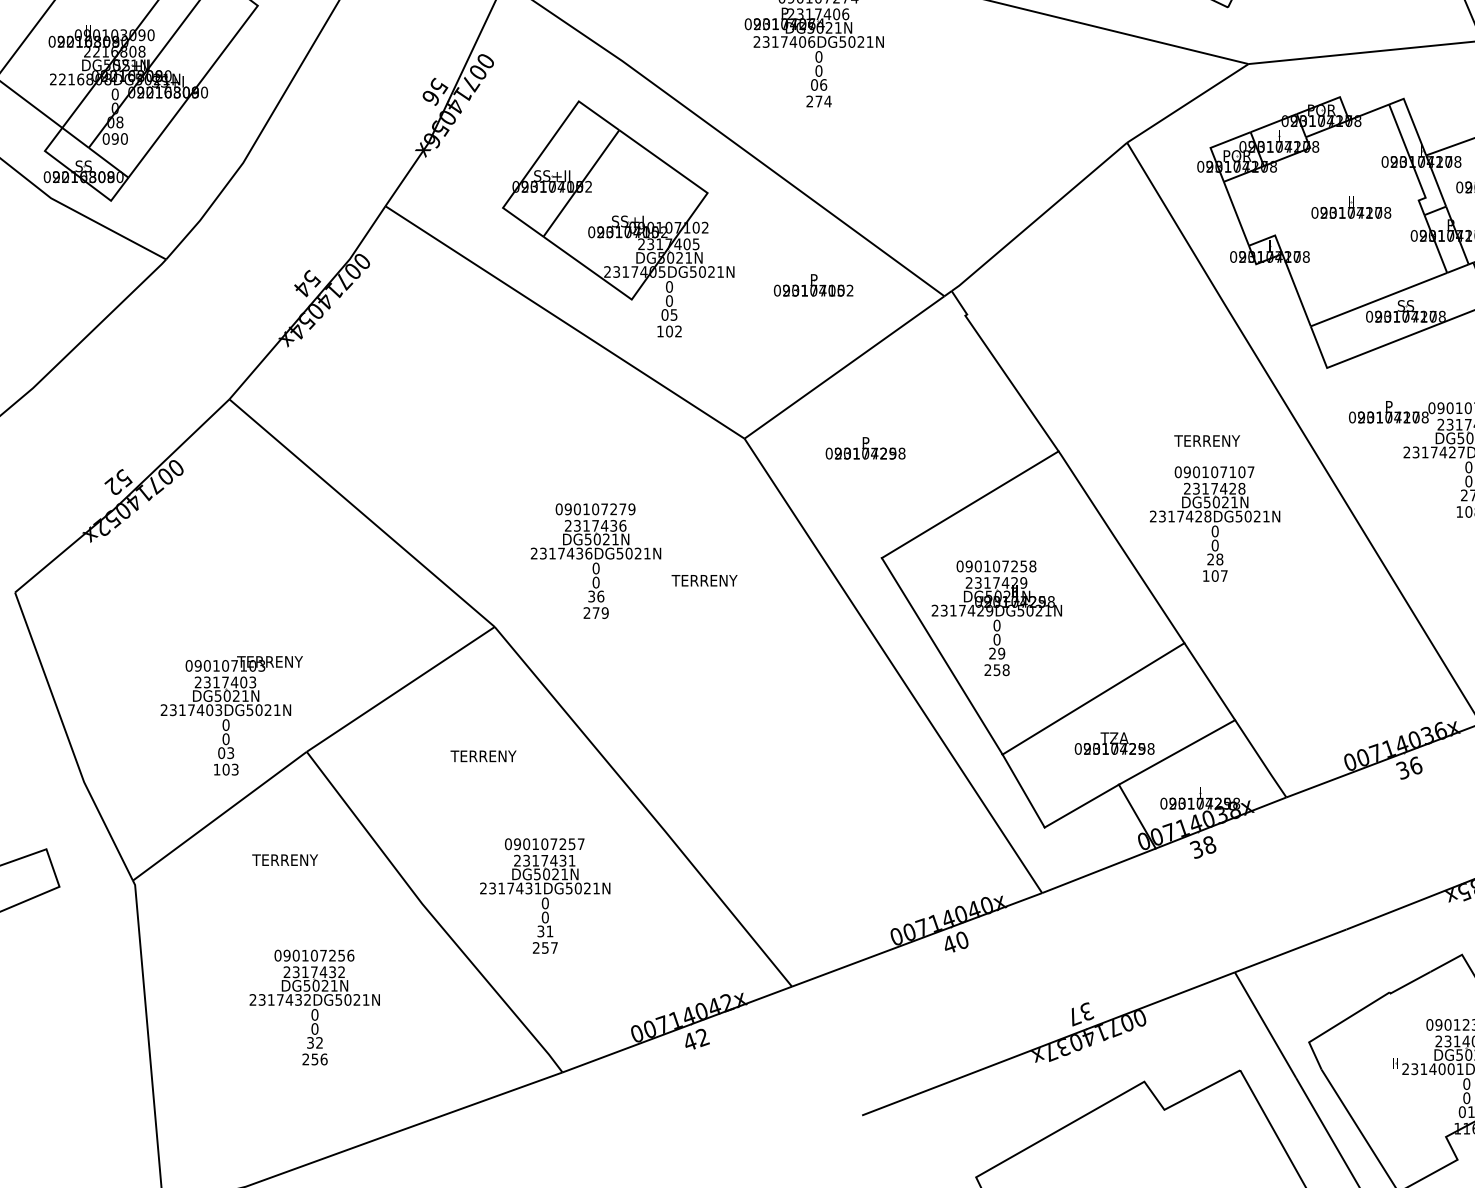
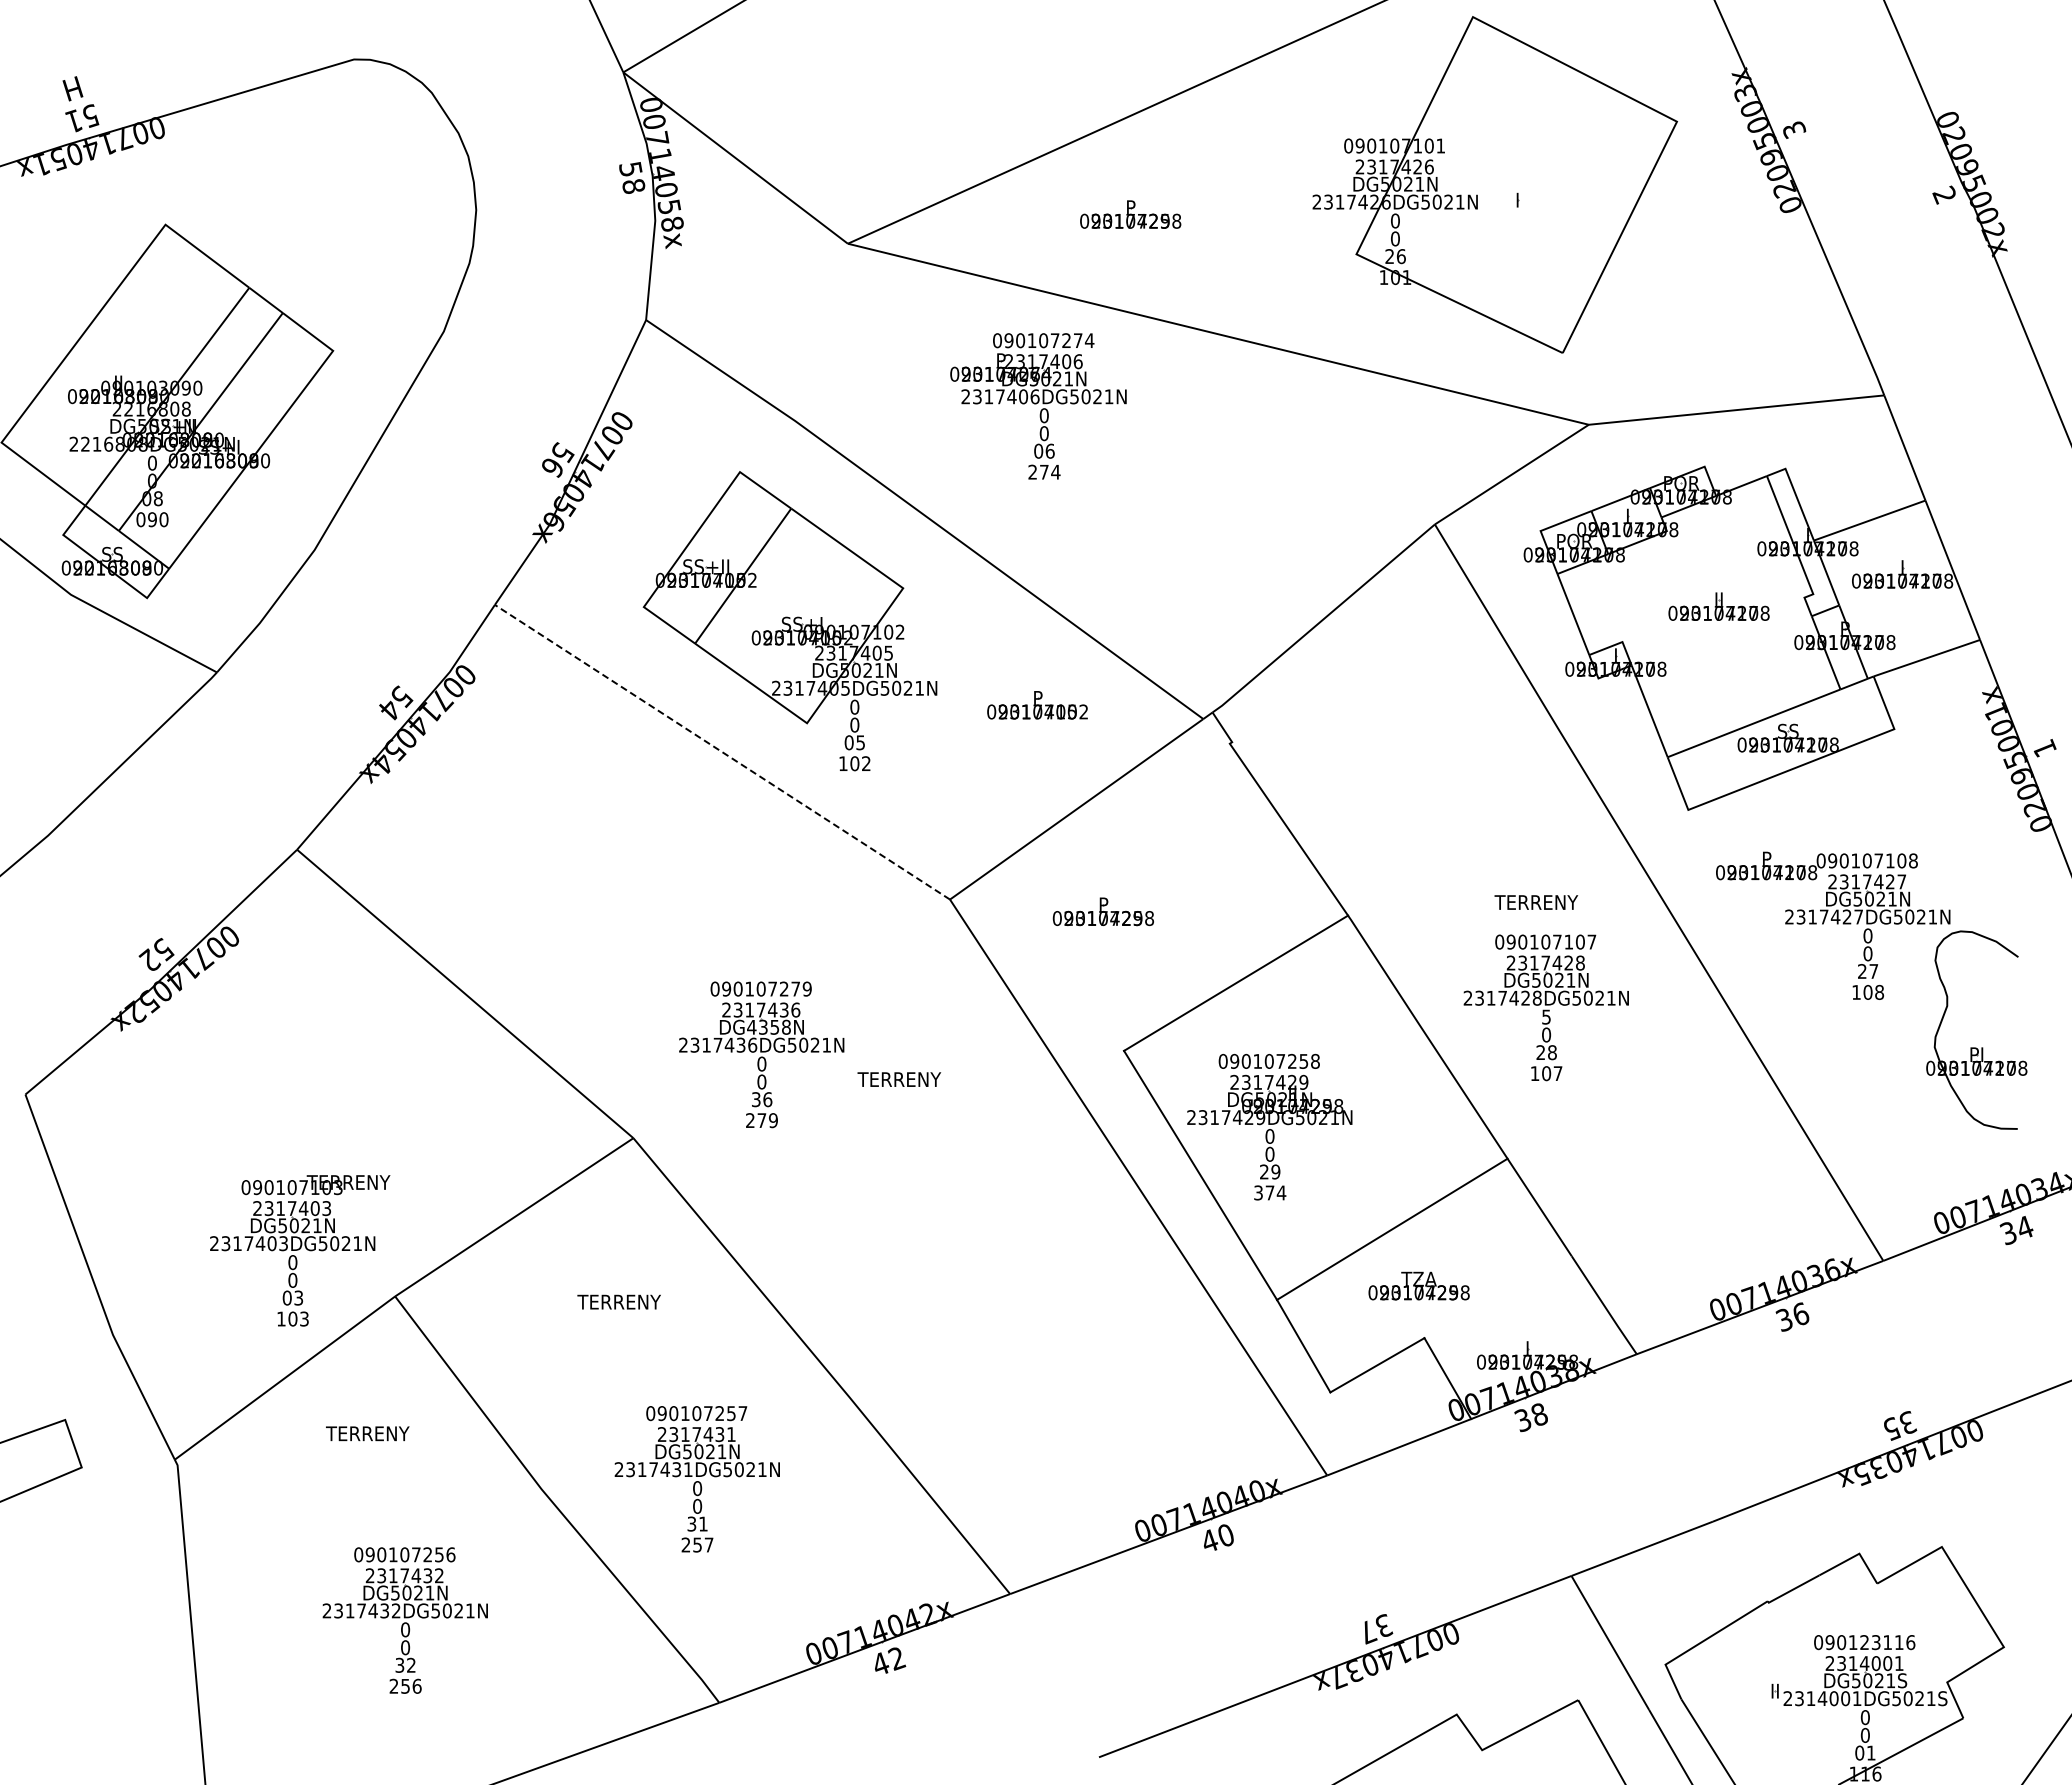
line: (565, 321) -> (722, 751), solid -> dashed
text: (1215, 530) -> (1546, 1016), 0 -> 5
text: (601, 538) -> (768, 1026), DG5021N -> DG4358N
text: (997, 669) -> (1270, 1192), 258 -> 374
line: (1176, 752) -> (1497, 1297), removed

